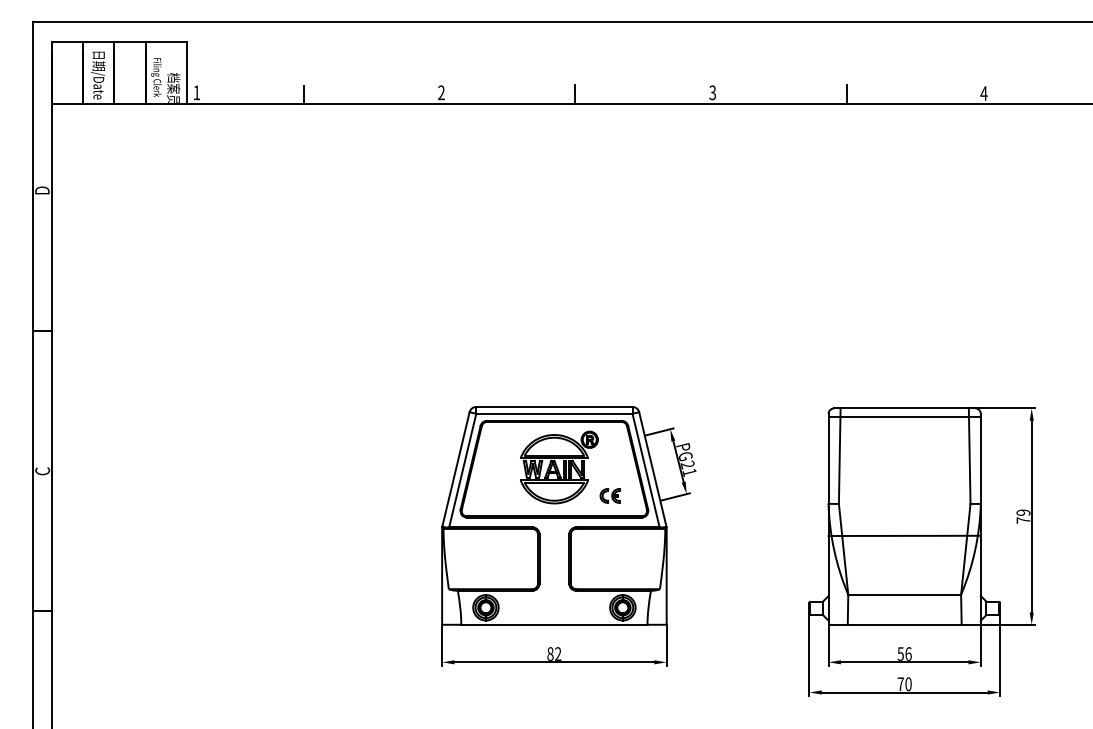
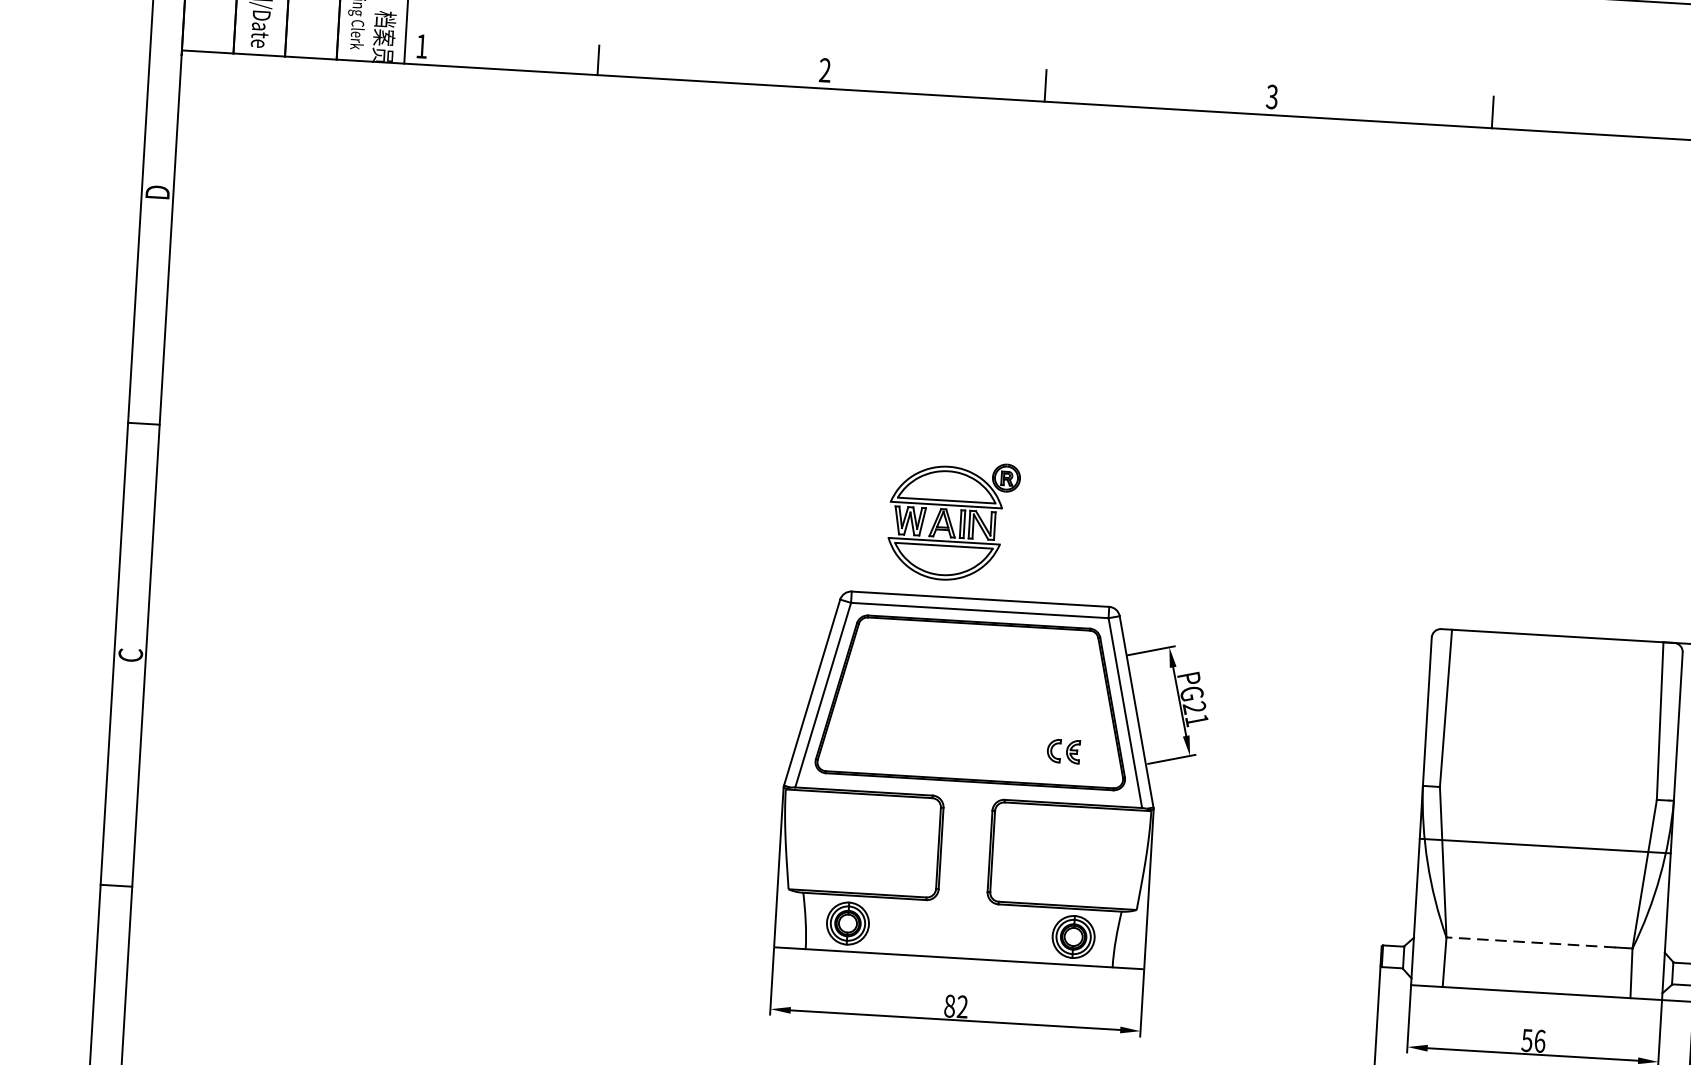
line: (904, 416) -> (1556, 649), removed
part: (559, 467) -> (953, 520), moved
line: (899, 594) -> (1530, 942), solid -> dashed

